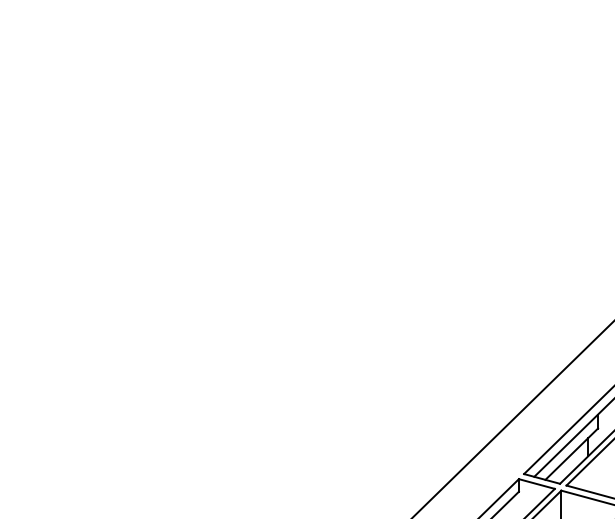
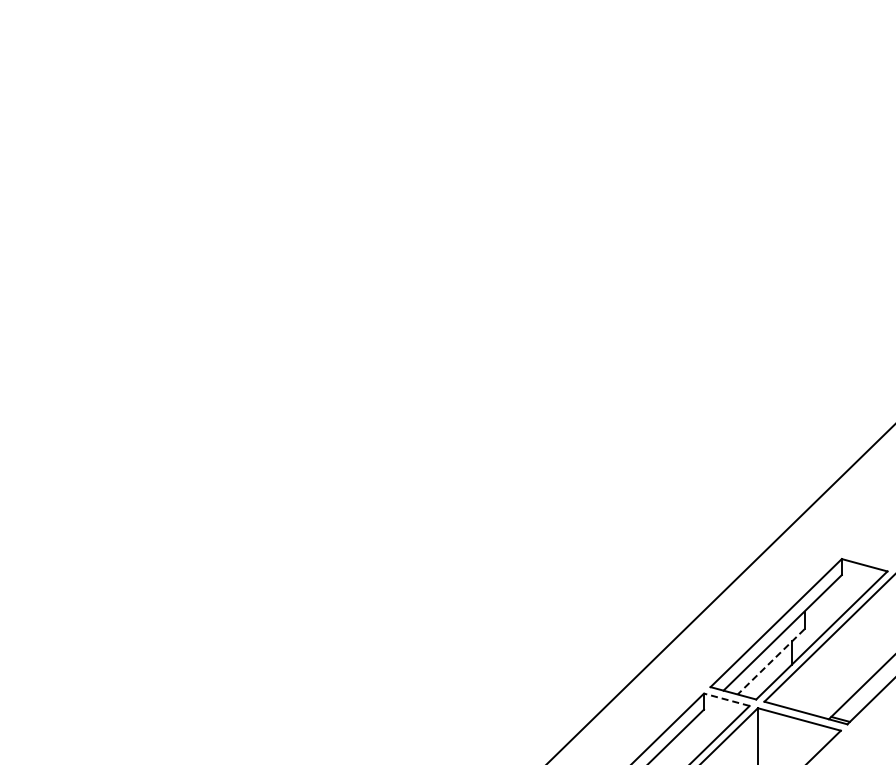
line: (572, 453) -> (771, 661), solid -> dashed
line: (536, 483) -> (726, 699), solid -> dashed

